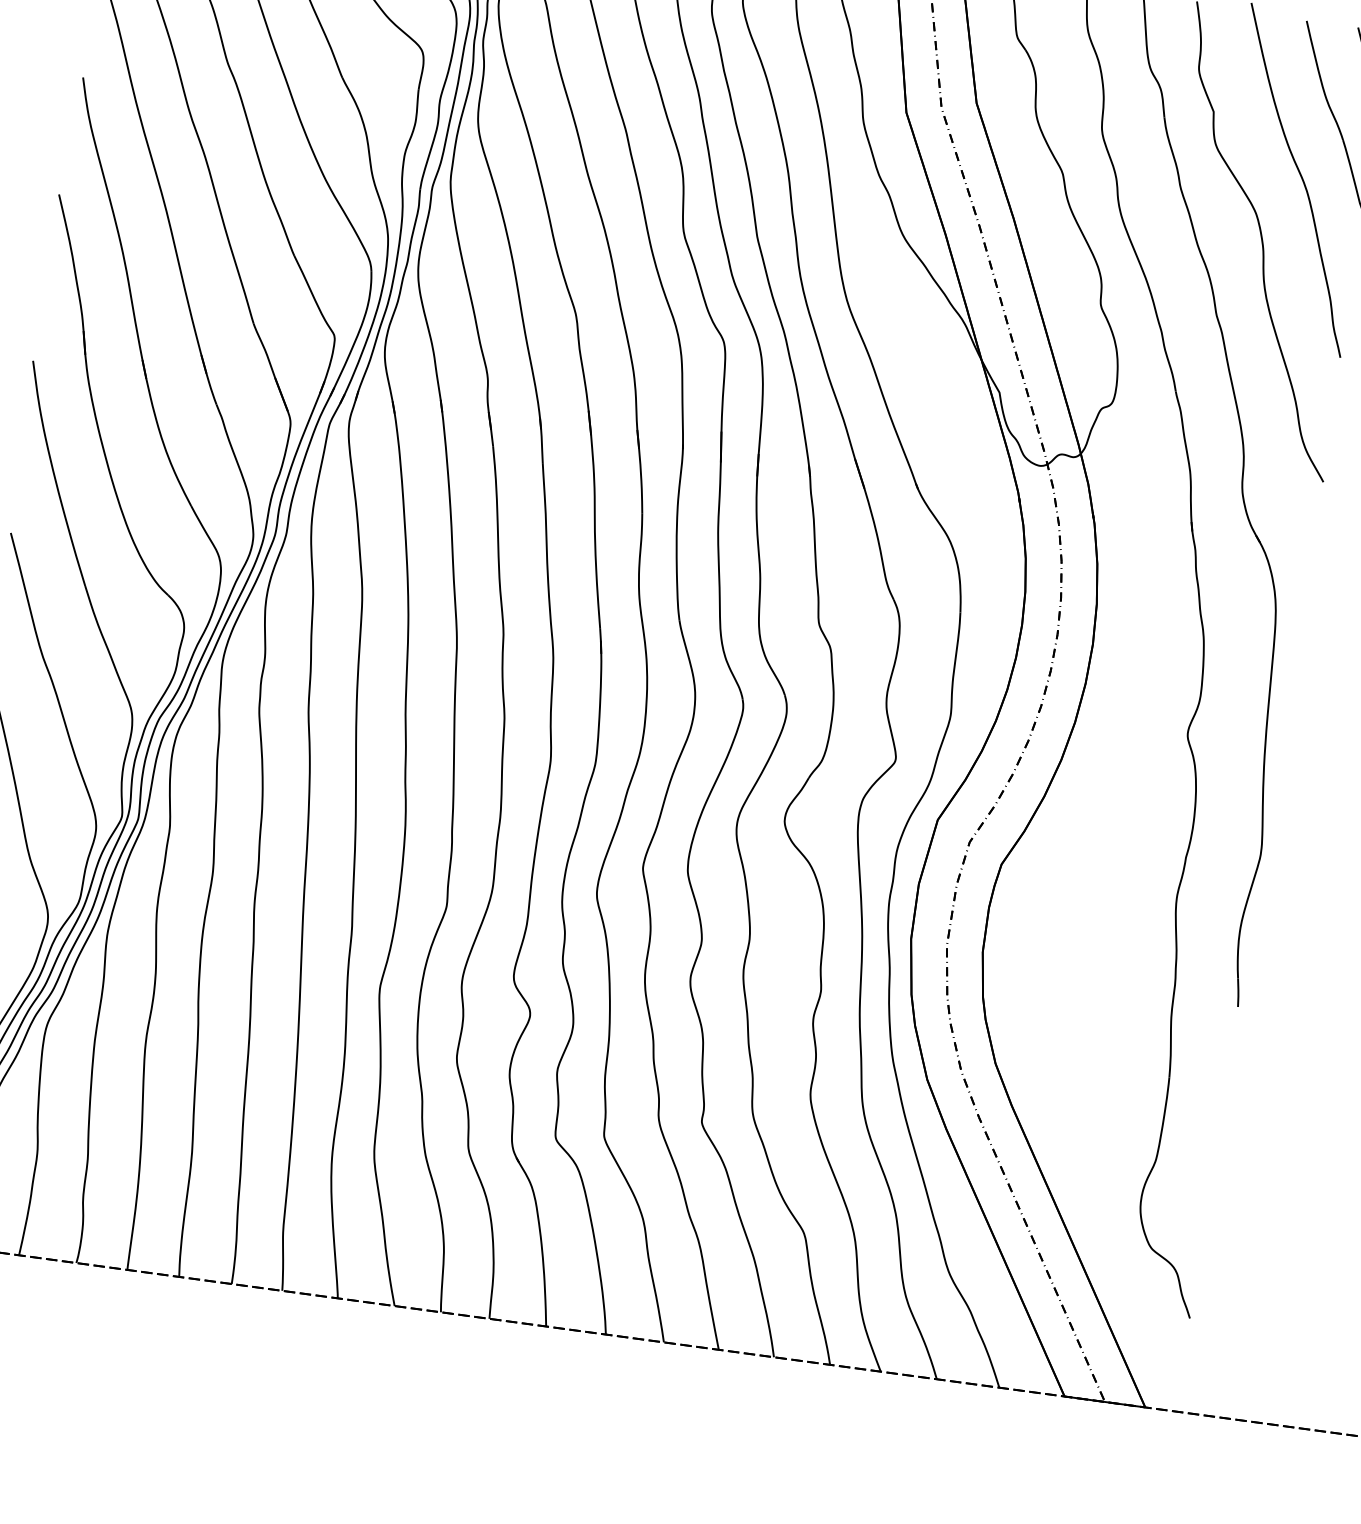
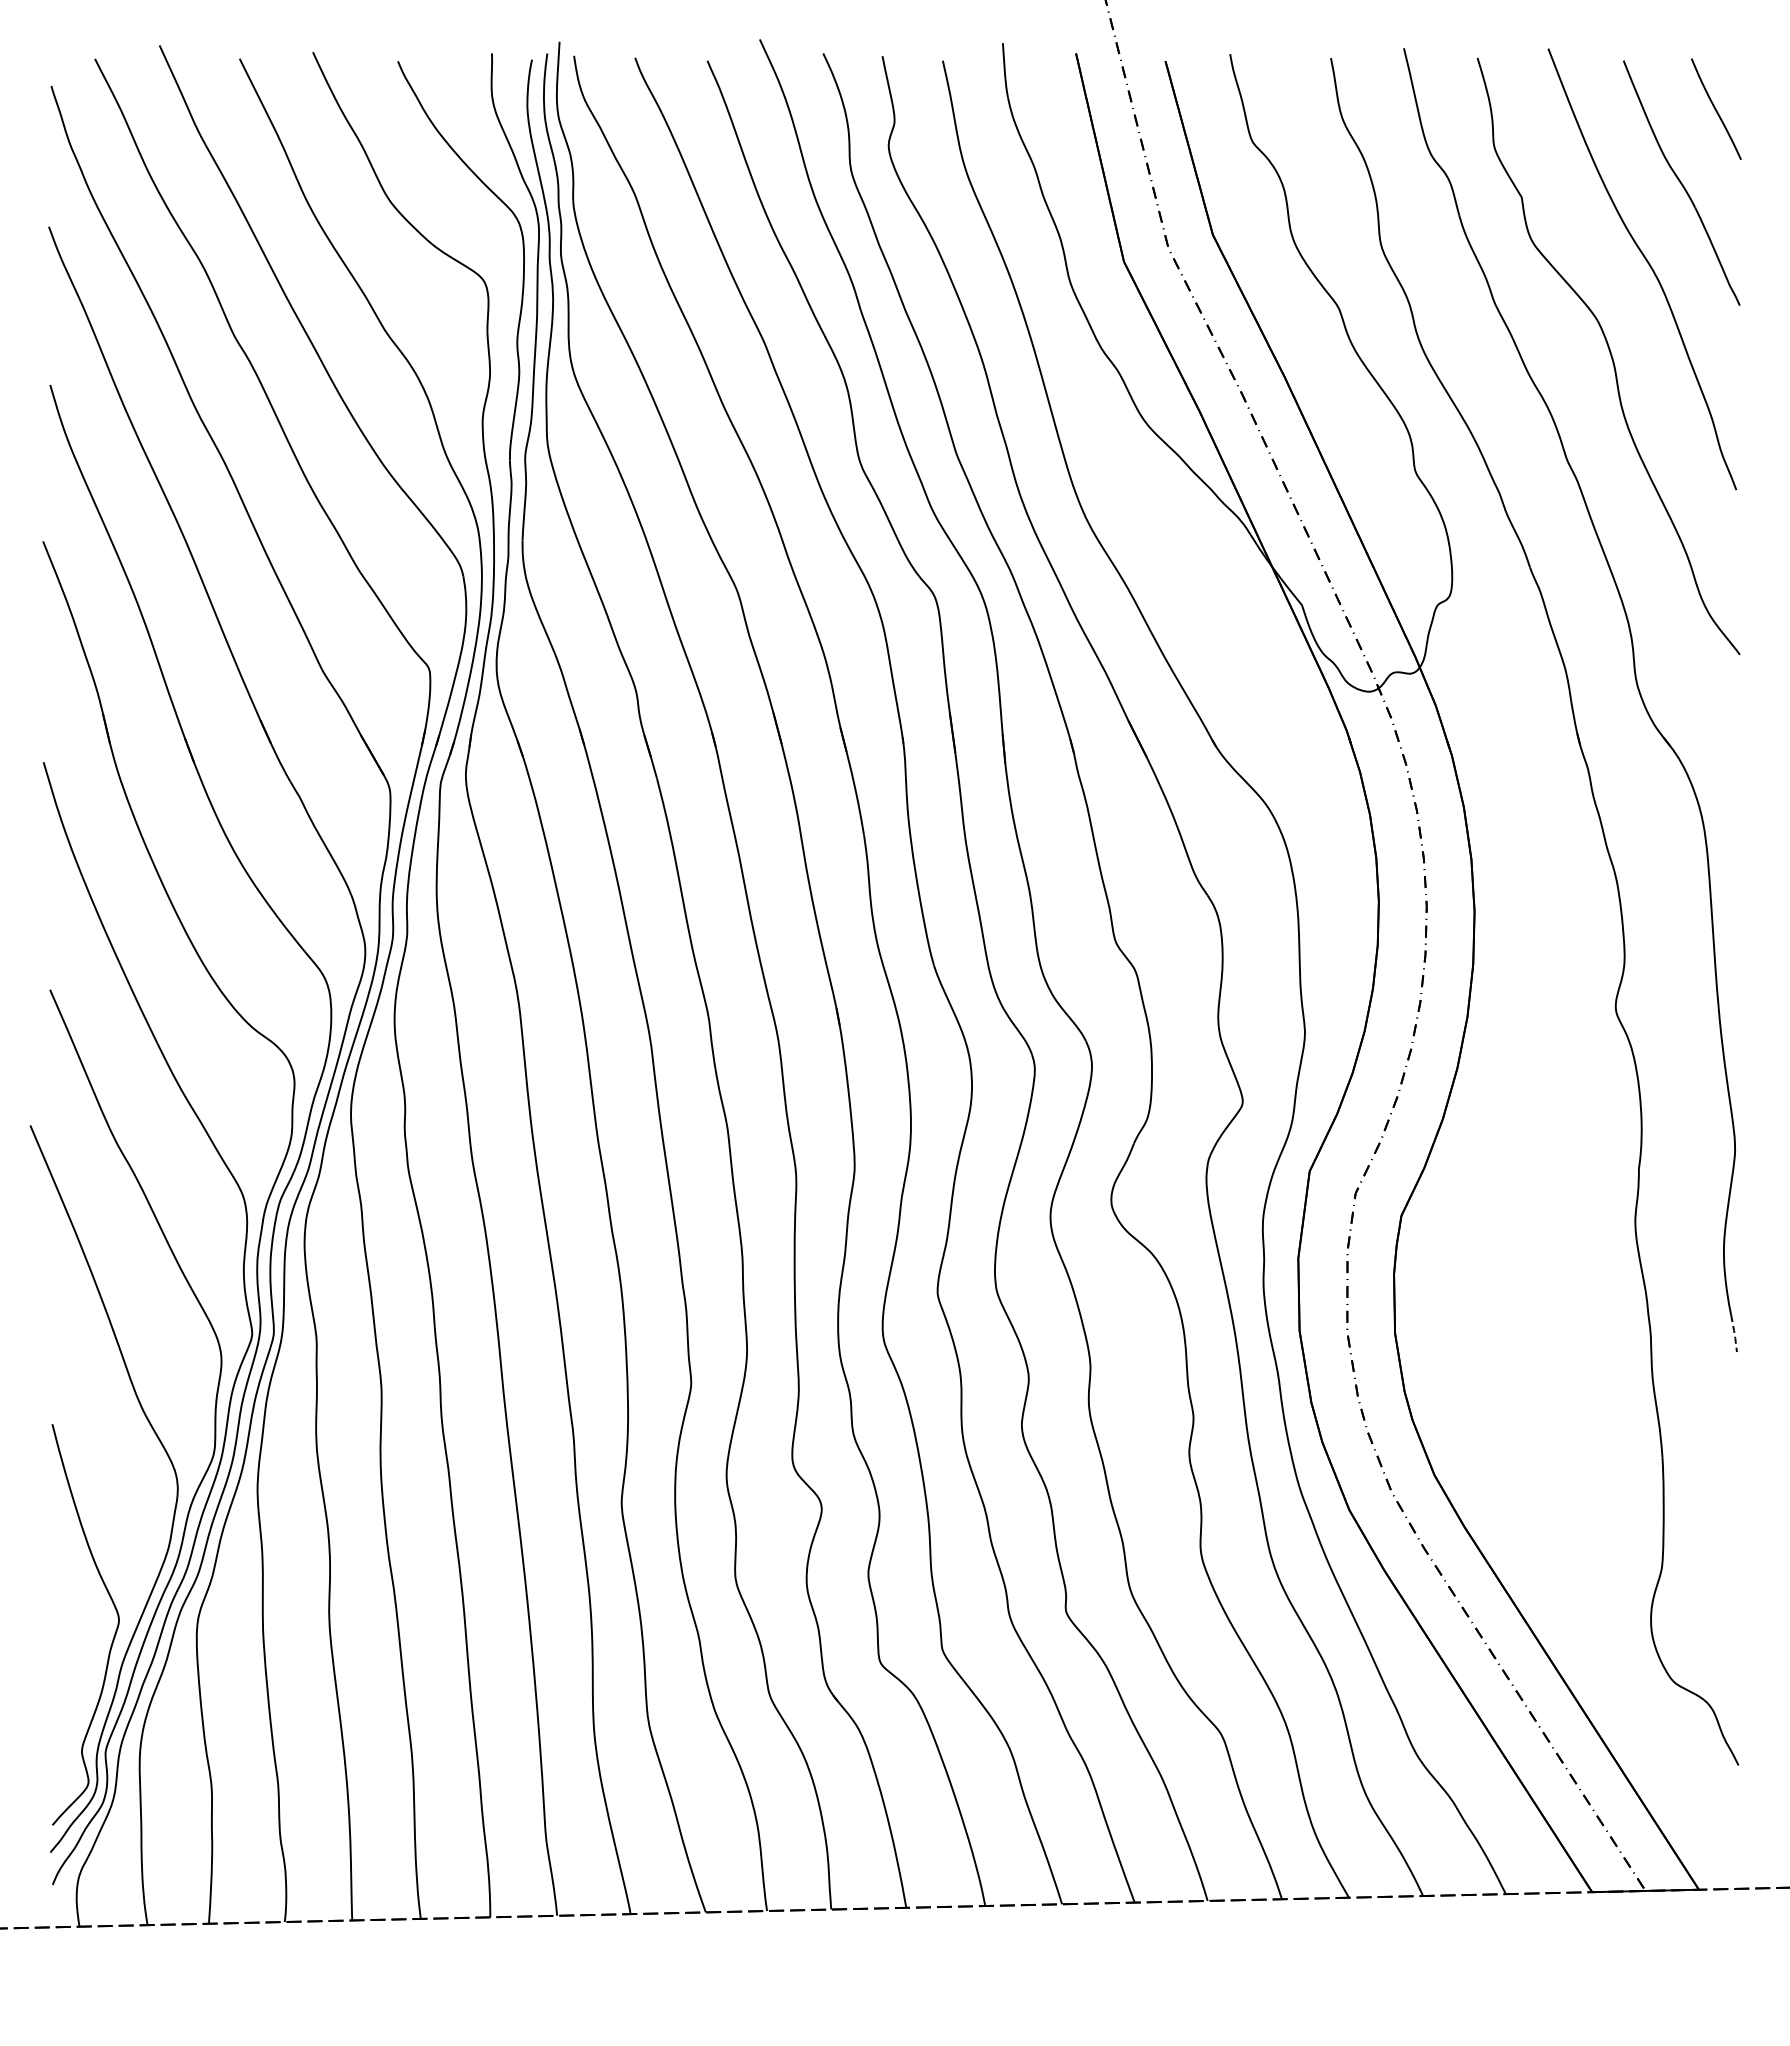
line: (1238, 992) -> (1734, 1333), solid -> dashed

